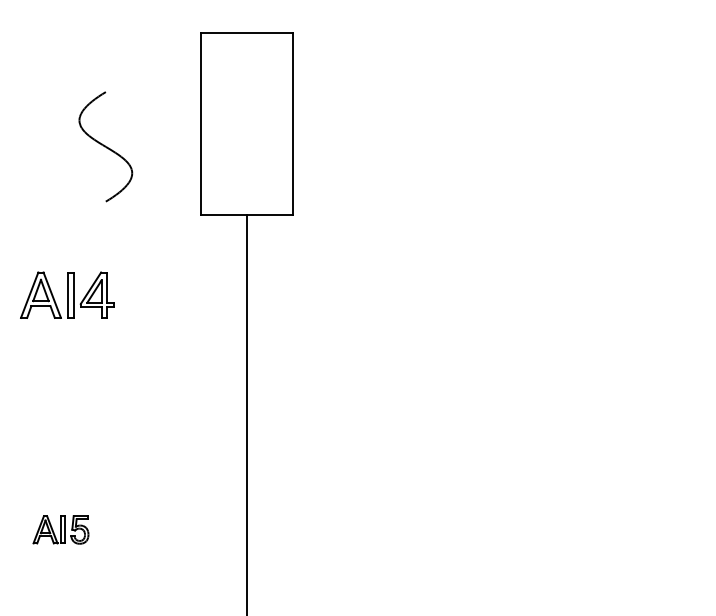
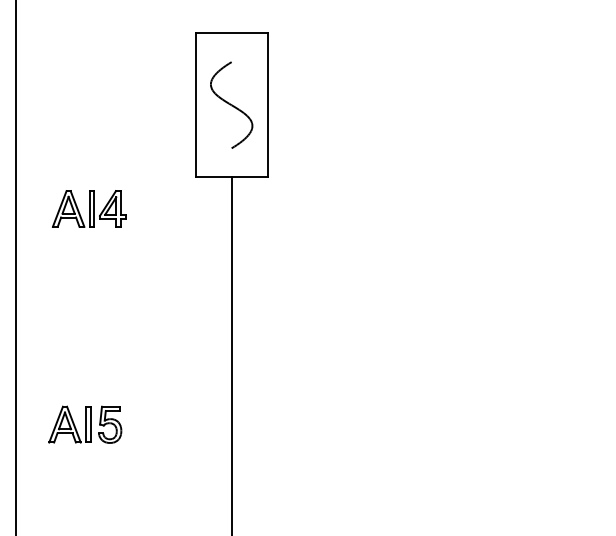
part: (105, 145) -> (231, 104), moved
part: (66, 294) -> (88, 208), moved
part: (61, 529) -> (85, 424), size x1.67

